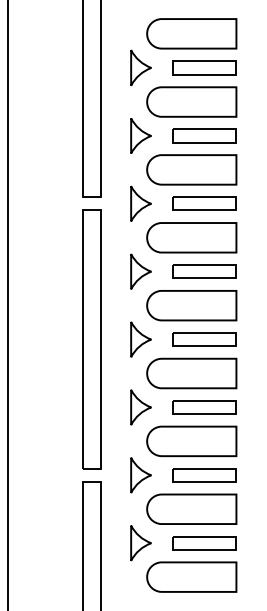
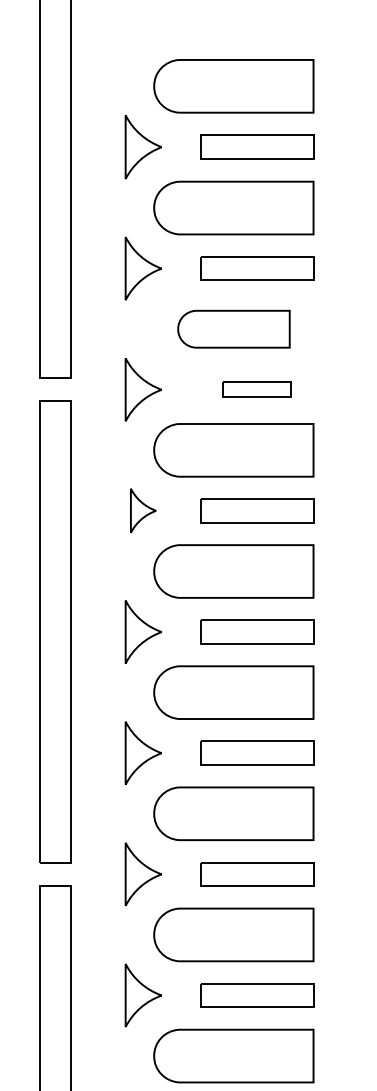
part: (191, 169) -> (233, 328), size x0.7
part: (204, 203) -> (256, 389), size x0.6
part: (140, 271) -> (142, 510), size x0.7

